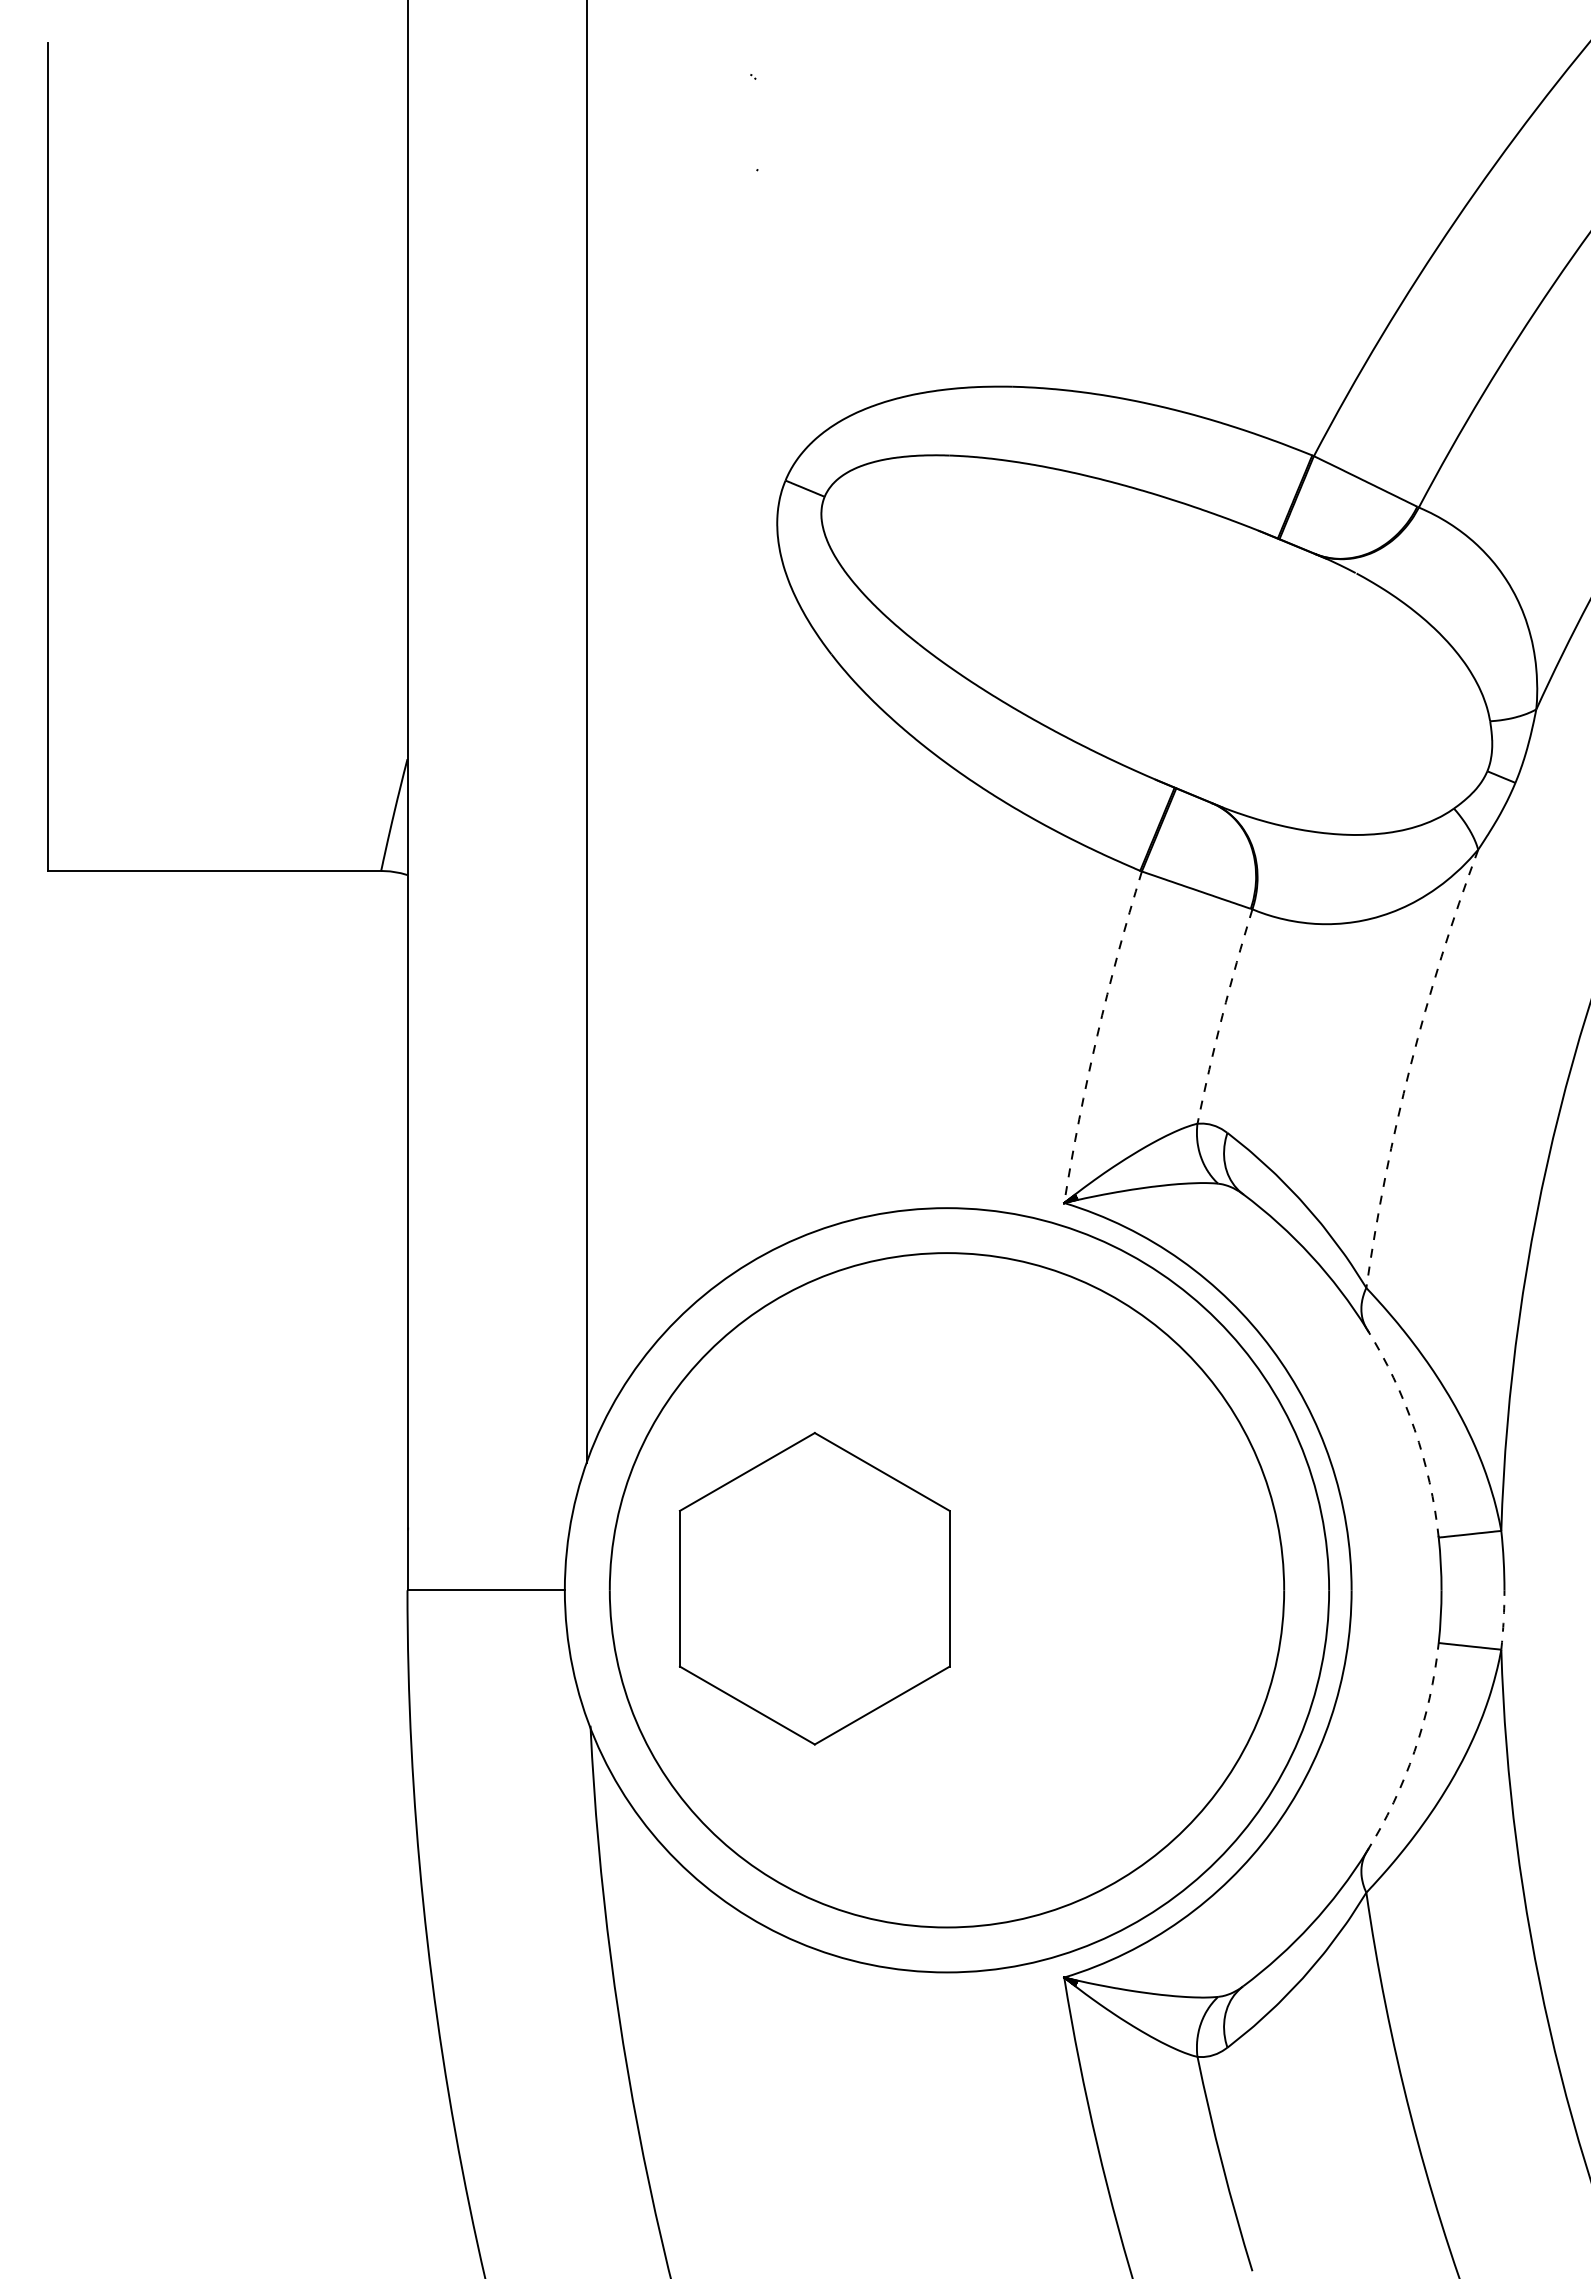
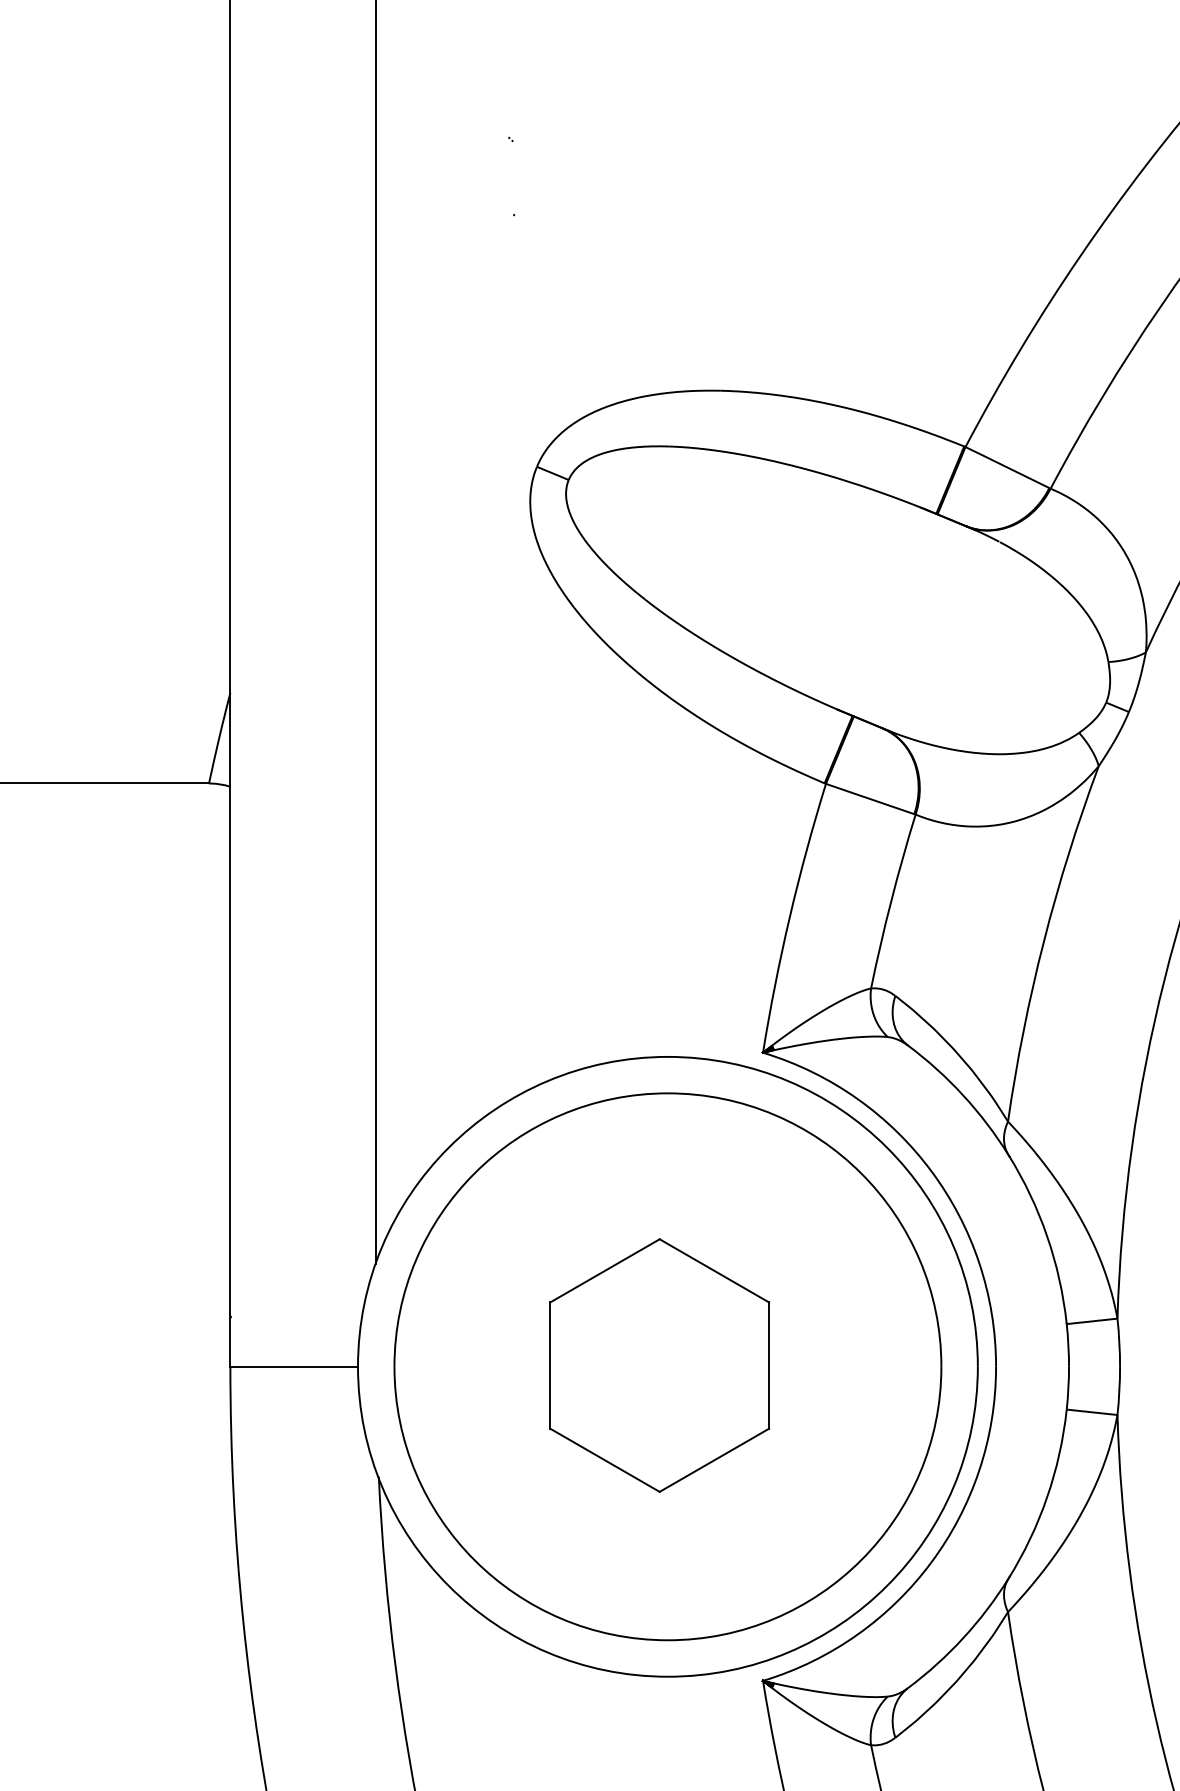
arc: (1222, 1015) -> (891, 900), dashed -> solid
arc: (1097, 1035) -> (789, 916), dashed -> solid
arc: (1410, 1065) -> (1043, 941), dashed -> solid
arc: (1414, 1429) -> (1047, 1236), dashed -> solid
part: (814, 1588) -> (659, 1365), moved
arc: (1503, 1620) -> (1119, 1391), dashed -> solid
arc: (1414, 1751) -> (1047, 1497), dashed -> solid

